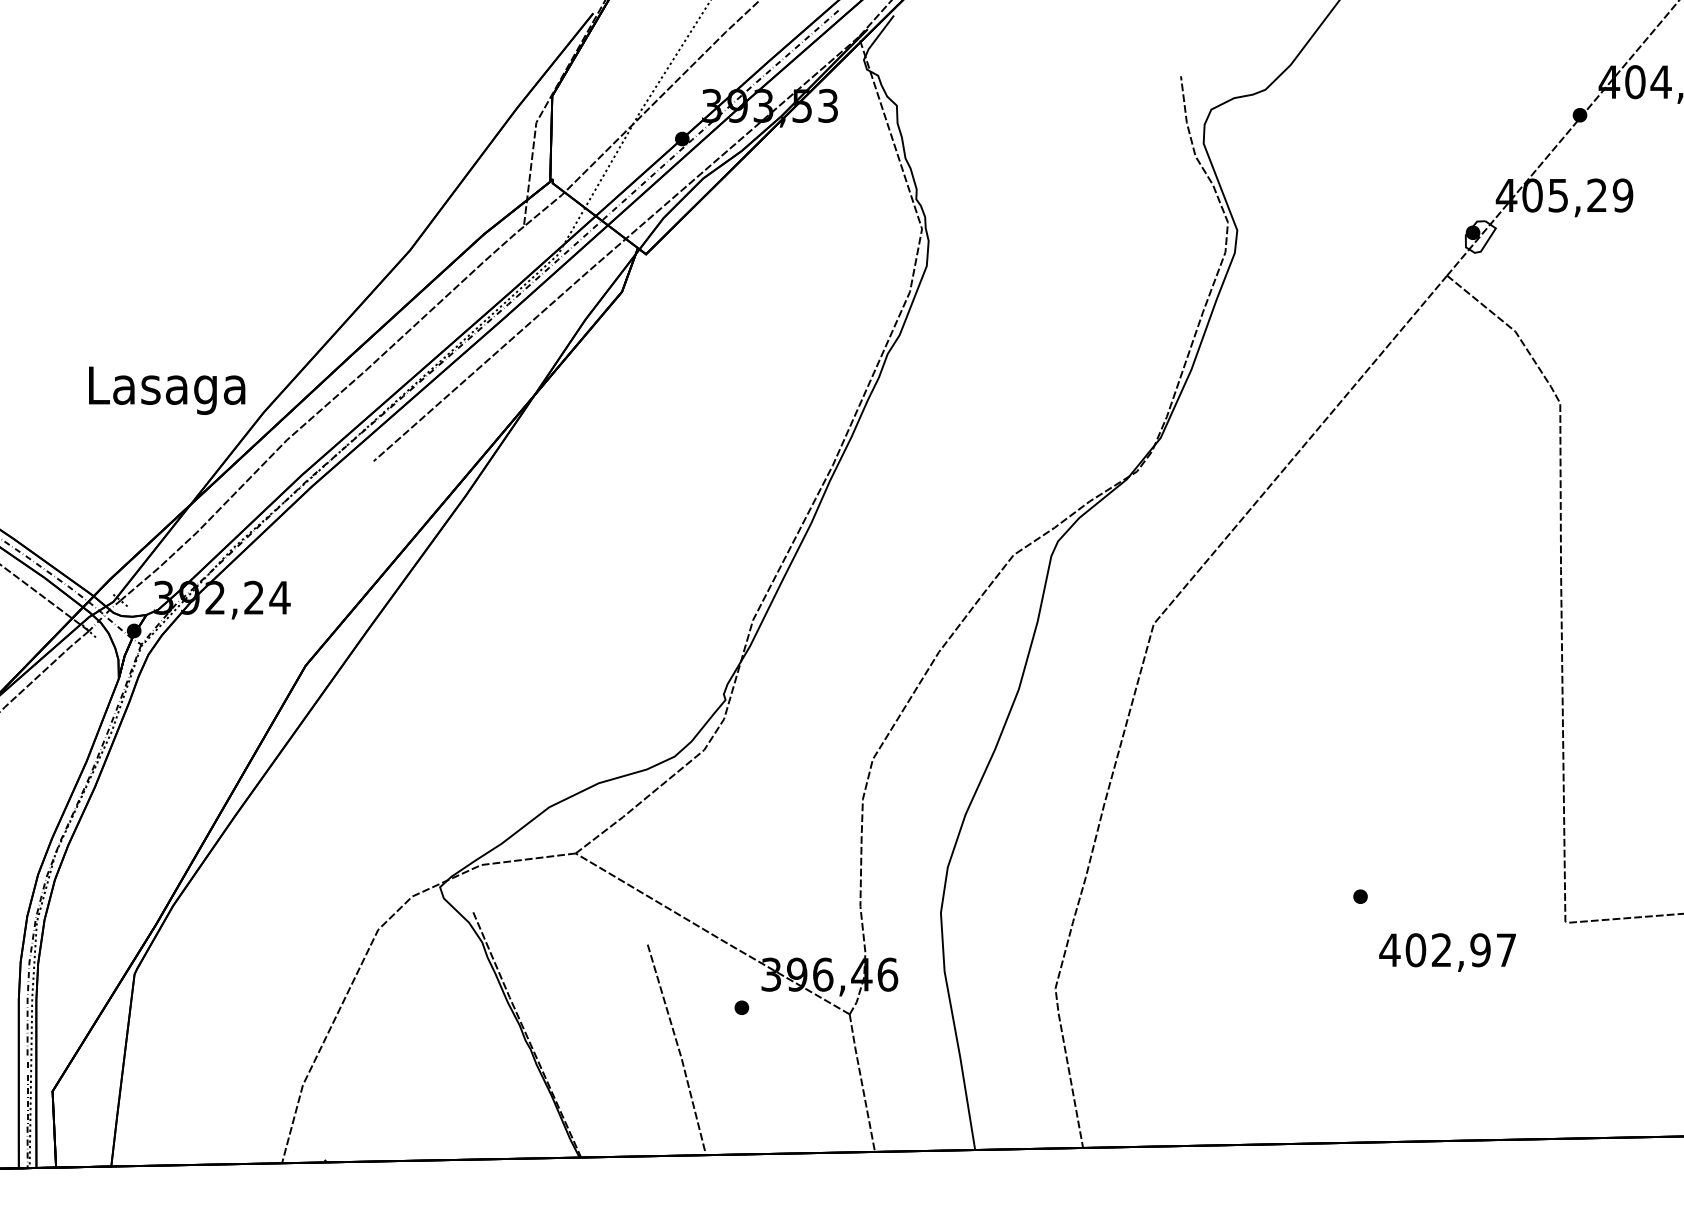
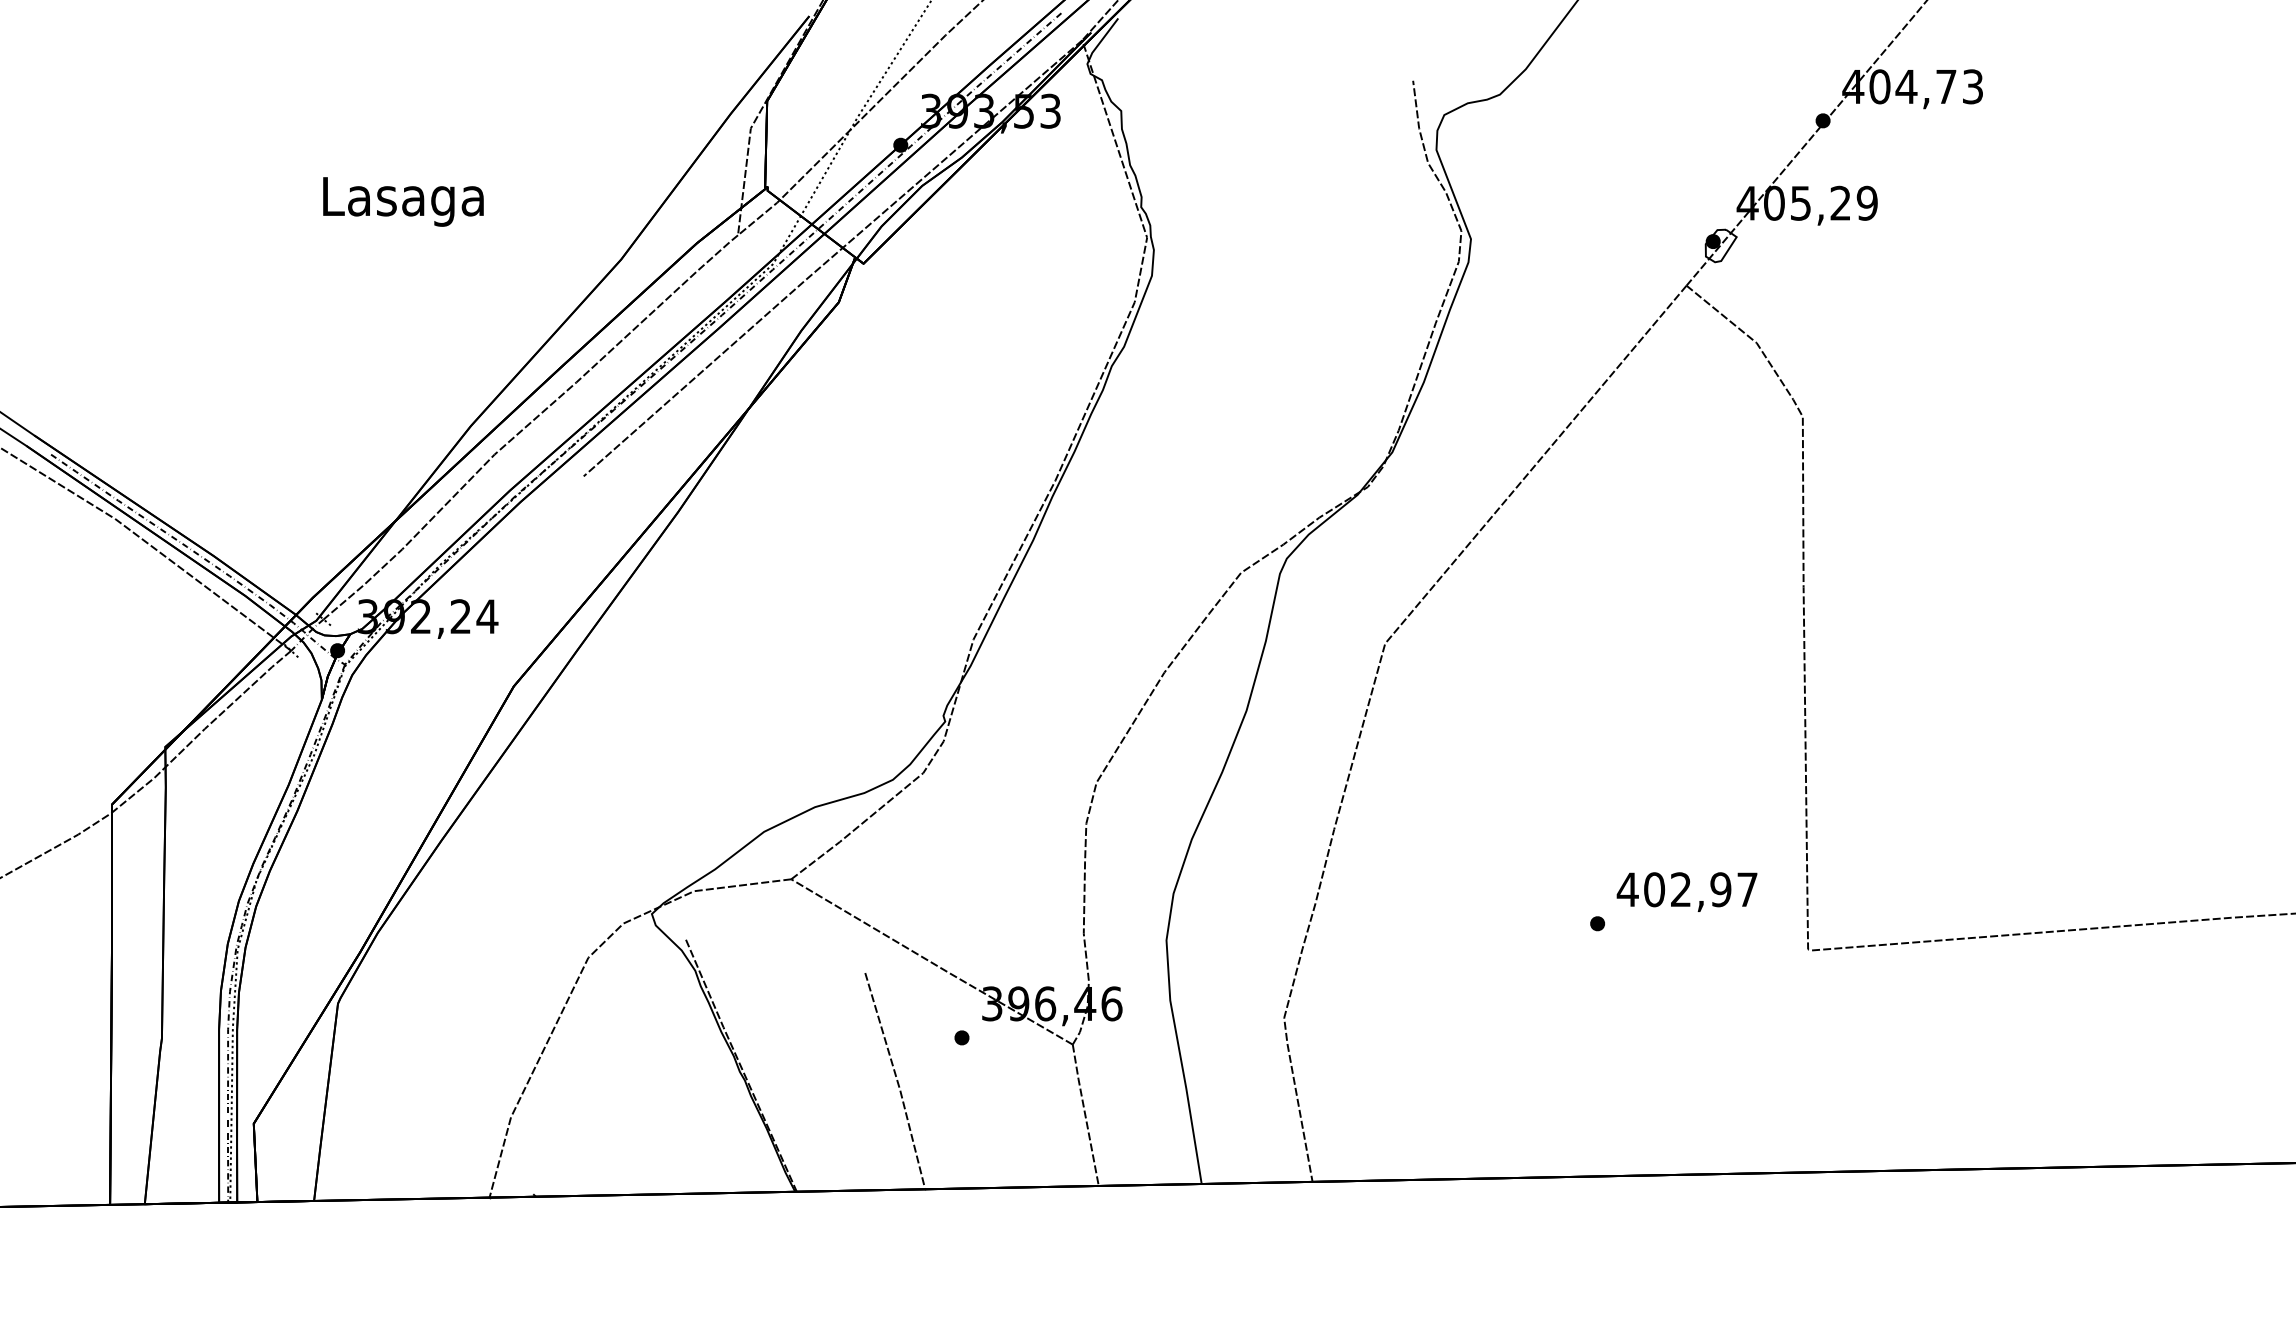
text: (167, 390) -> (403, 201), moved
text: (1447, 951) -> (1686, 891), moved

